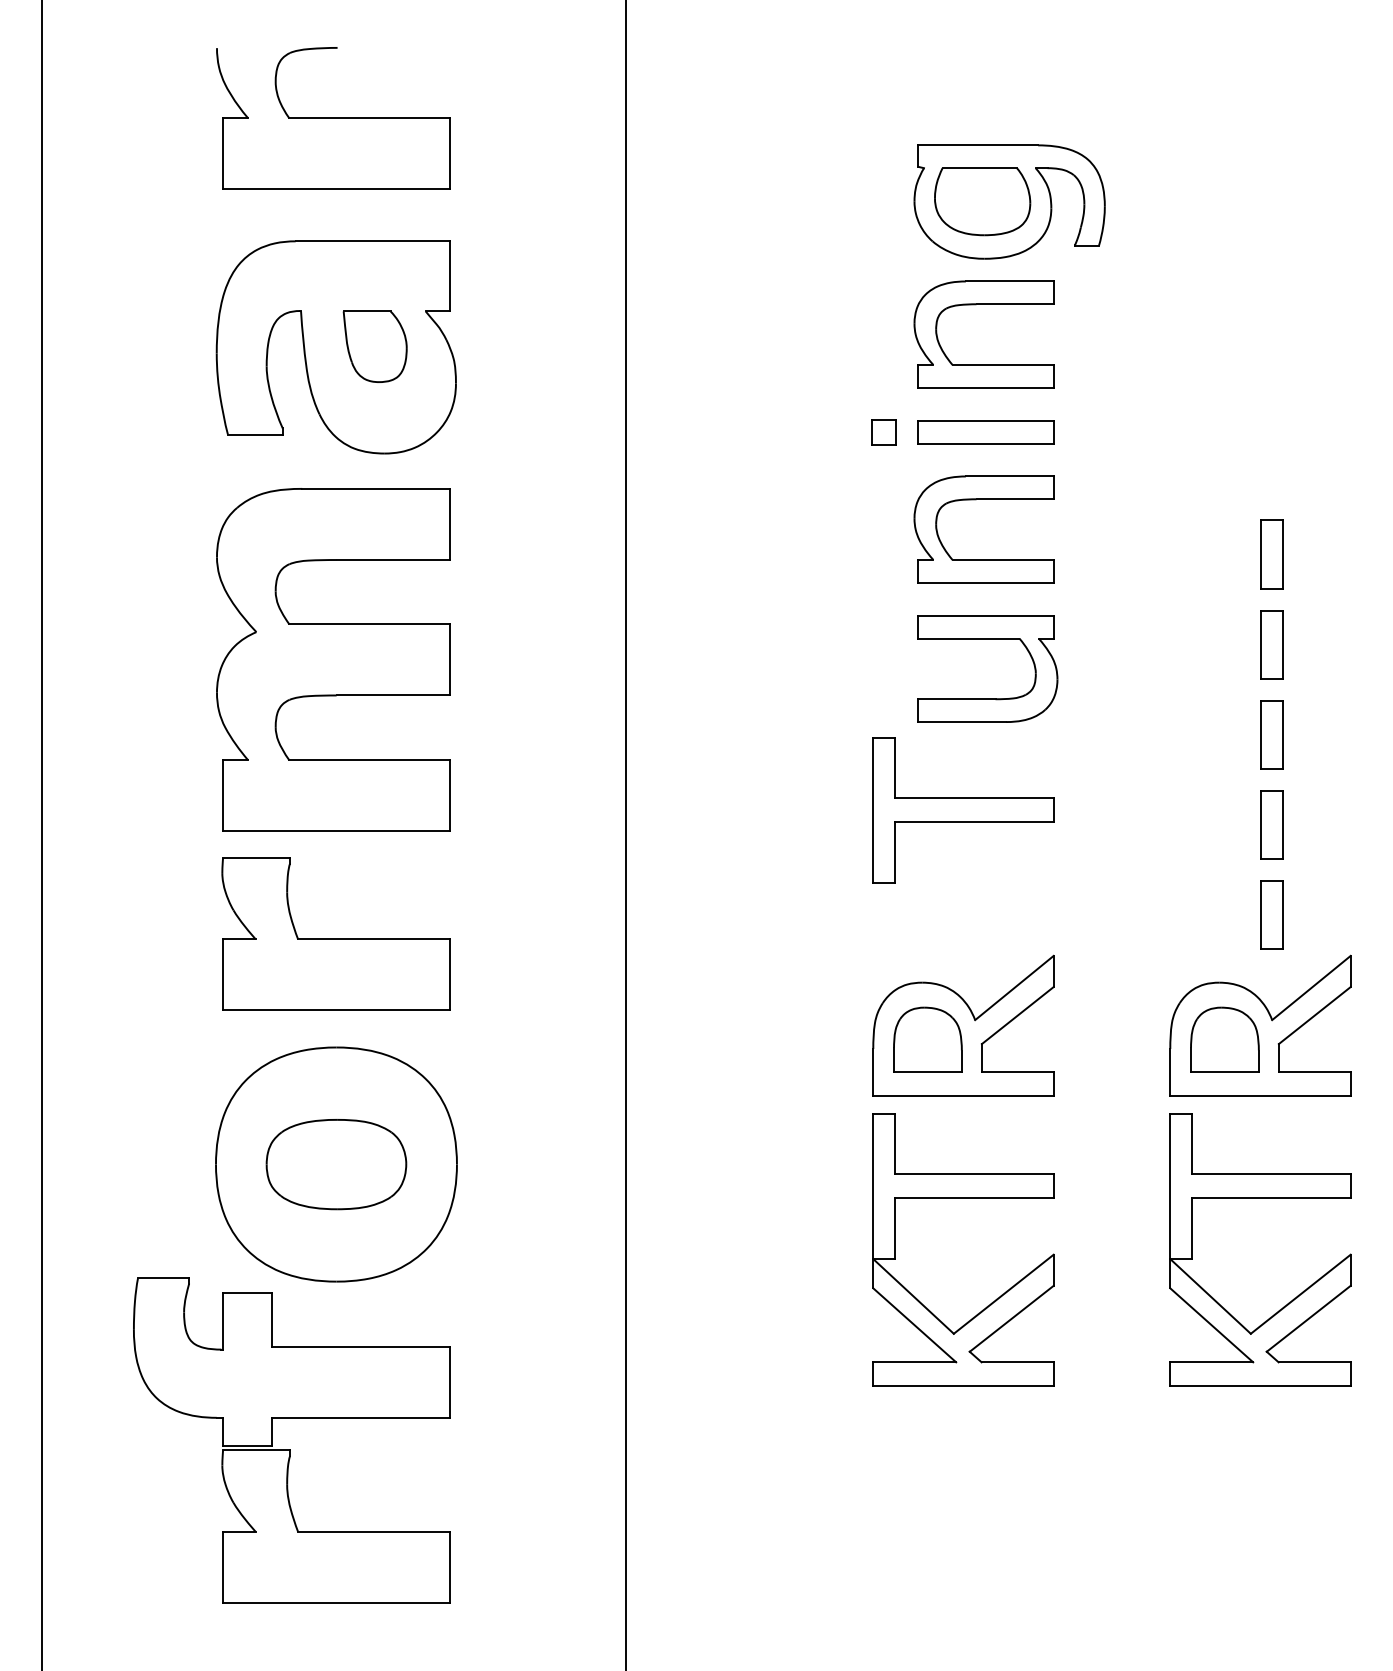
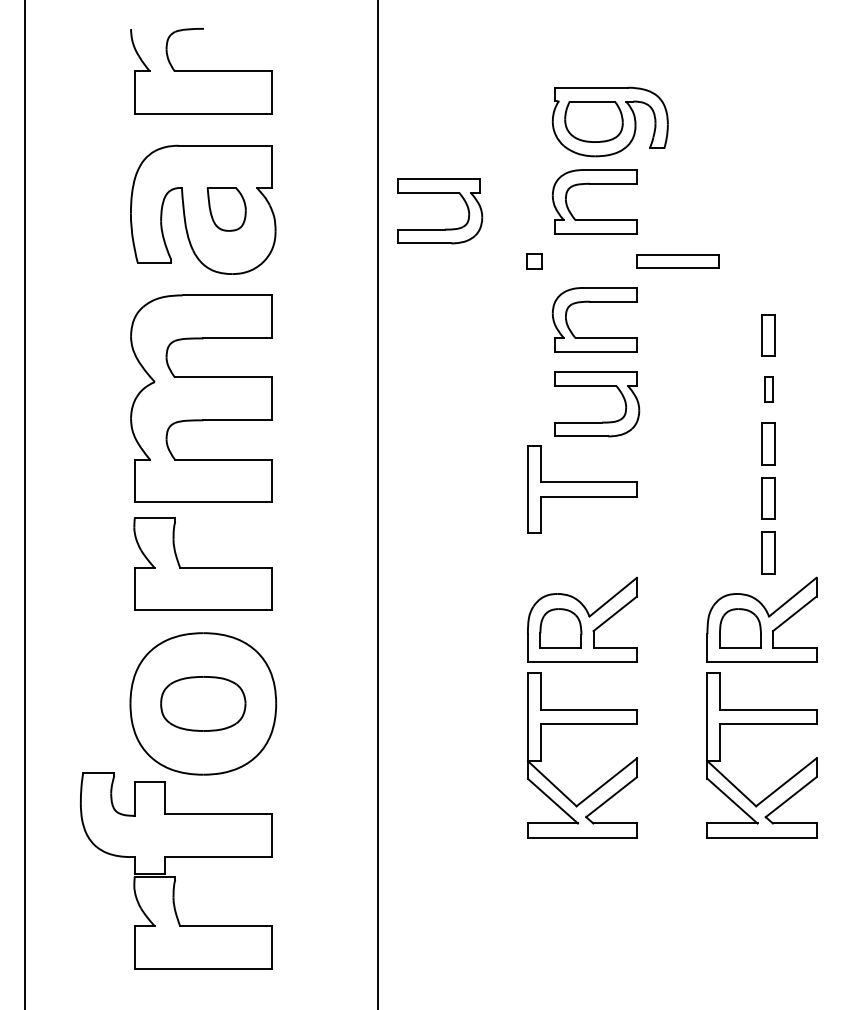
part: (737, 378) -> (445, 228), added
part: (985, 432) -> (677, 261), moved
part: (1271, 644) -> (768, 389), size x0.6

